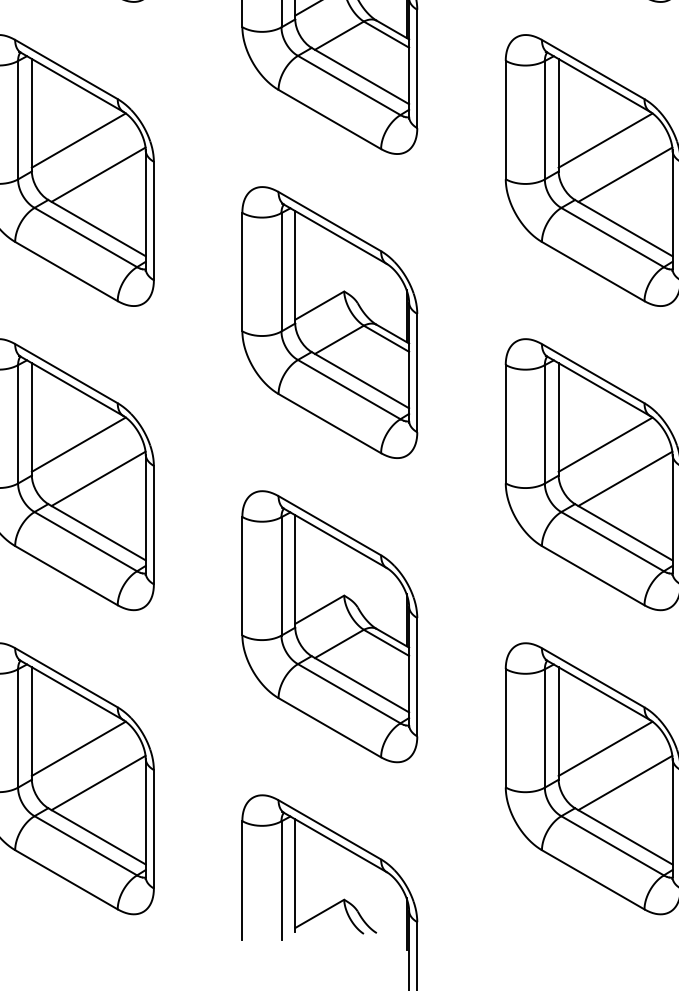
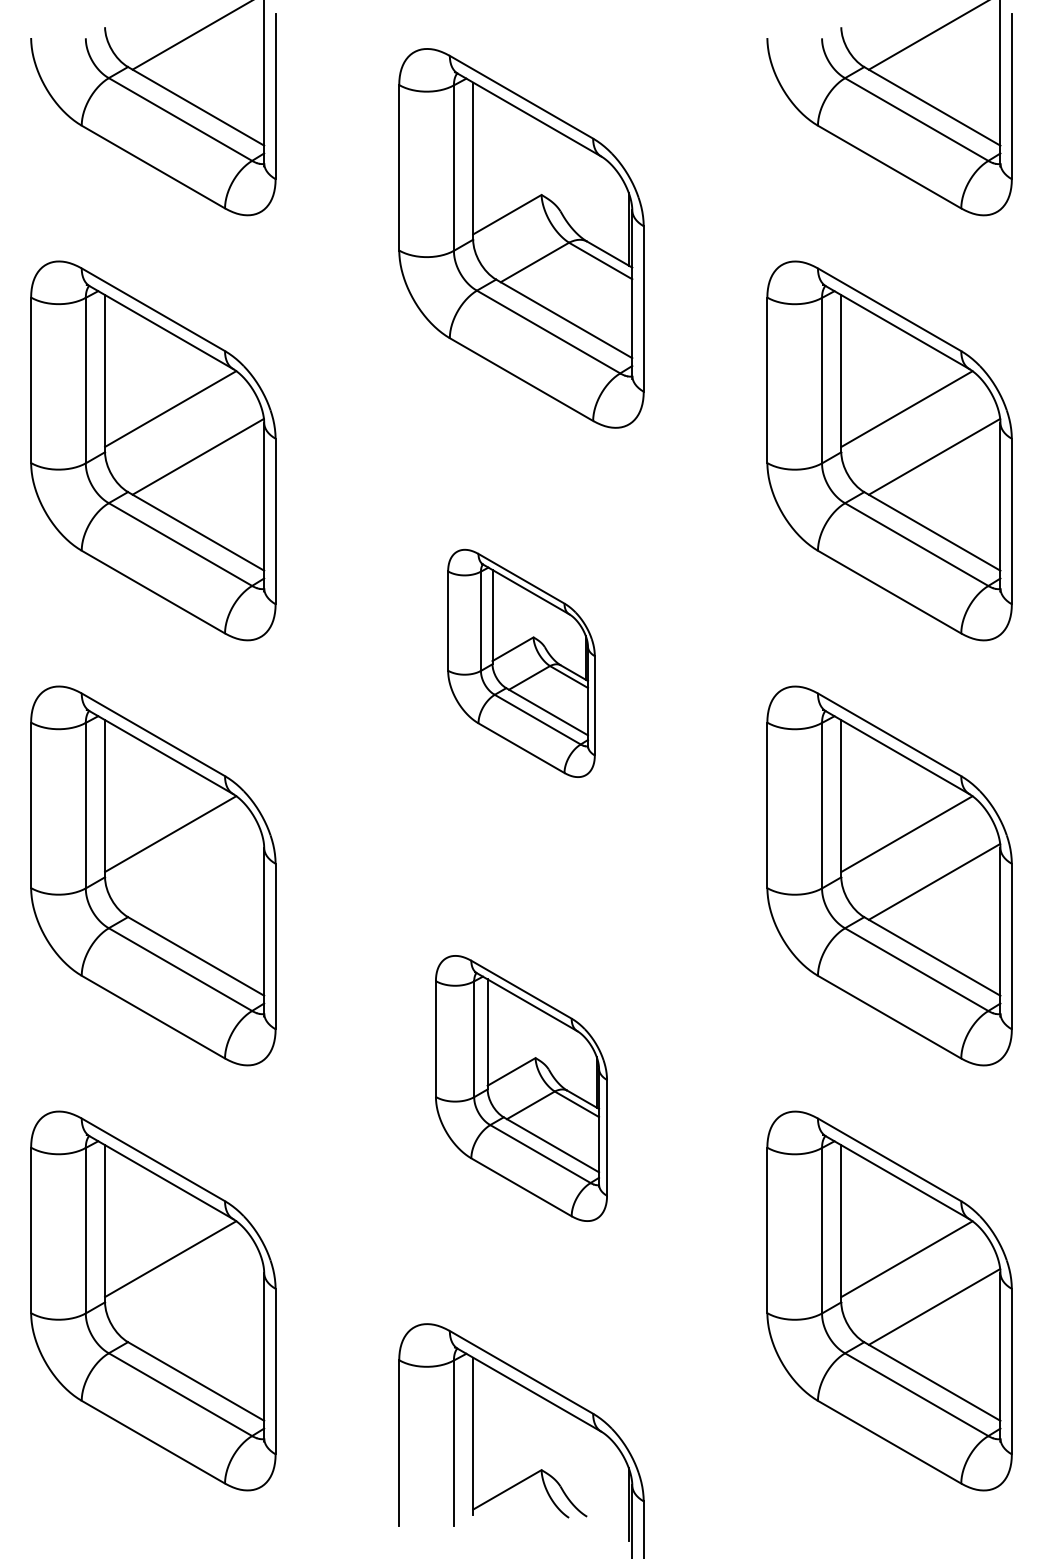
part: (329, 322) -> (521, 663), size x0.6
line: (98, 478) -> (197, 881), removed
part: (329, 626) -> (521, 1088), size x0.7
line: (98, 782) -> (197, 1306), removed

